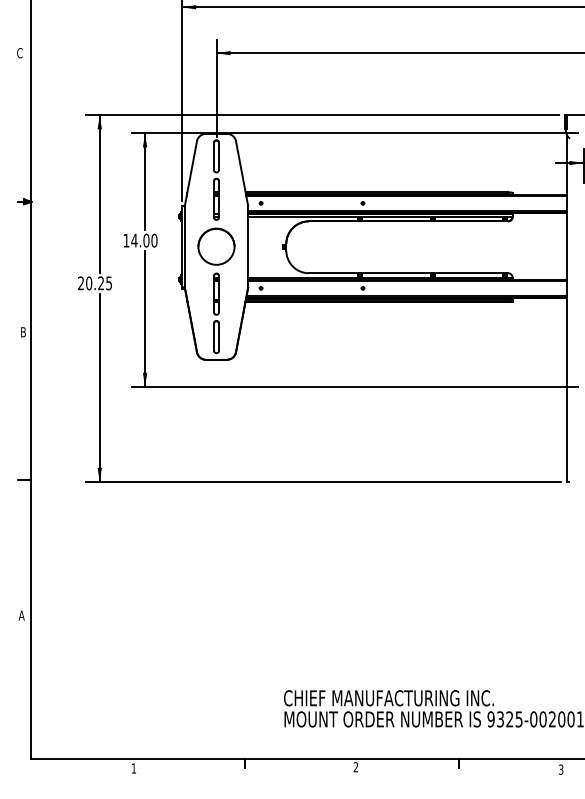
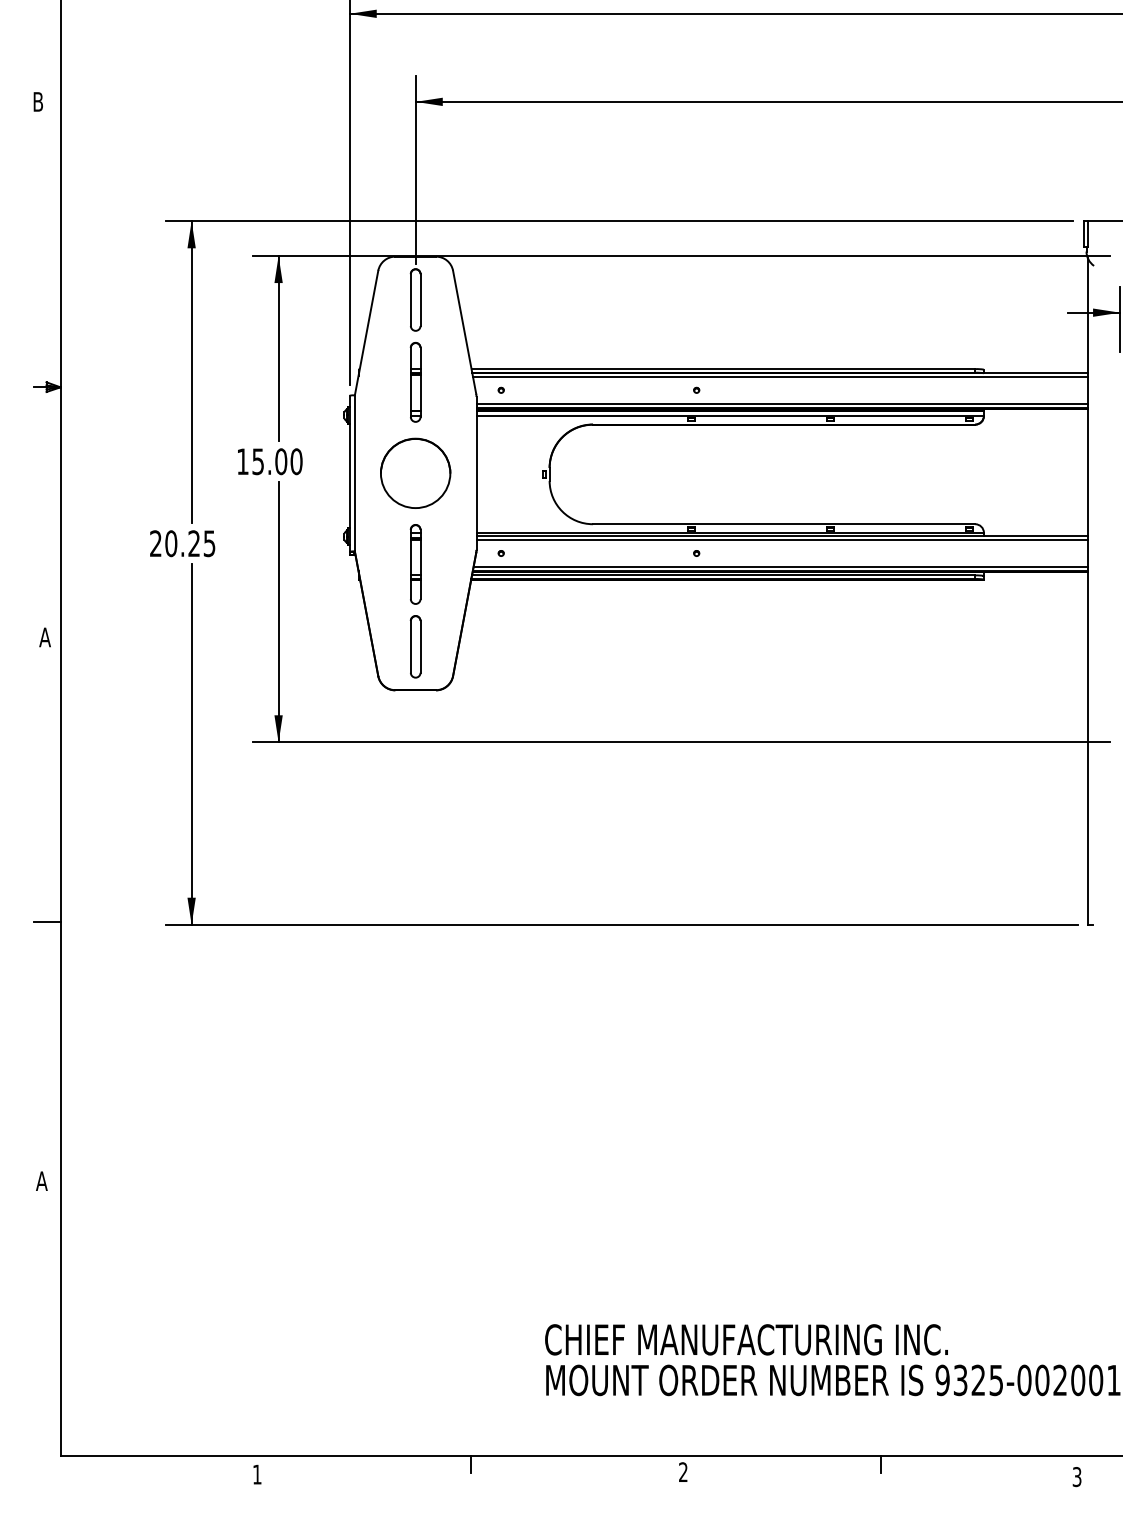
text: (19, 53) -> (37, 102), C -> B
text: (134, 240) -> (258, 461), 14.00 -> 15.00
text: (23, 332) -> (45, 637), B -> A

